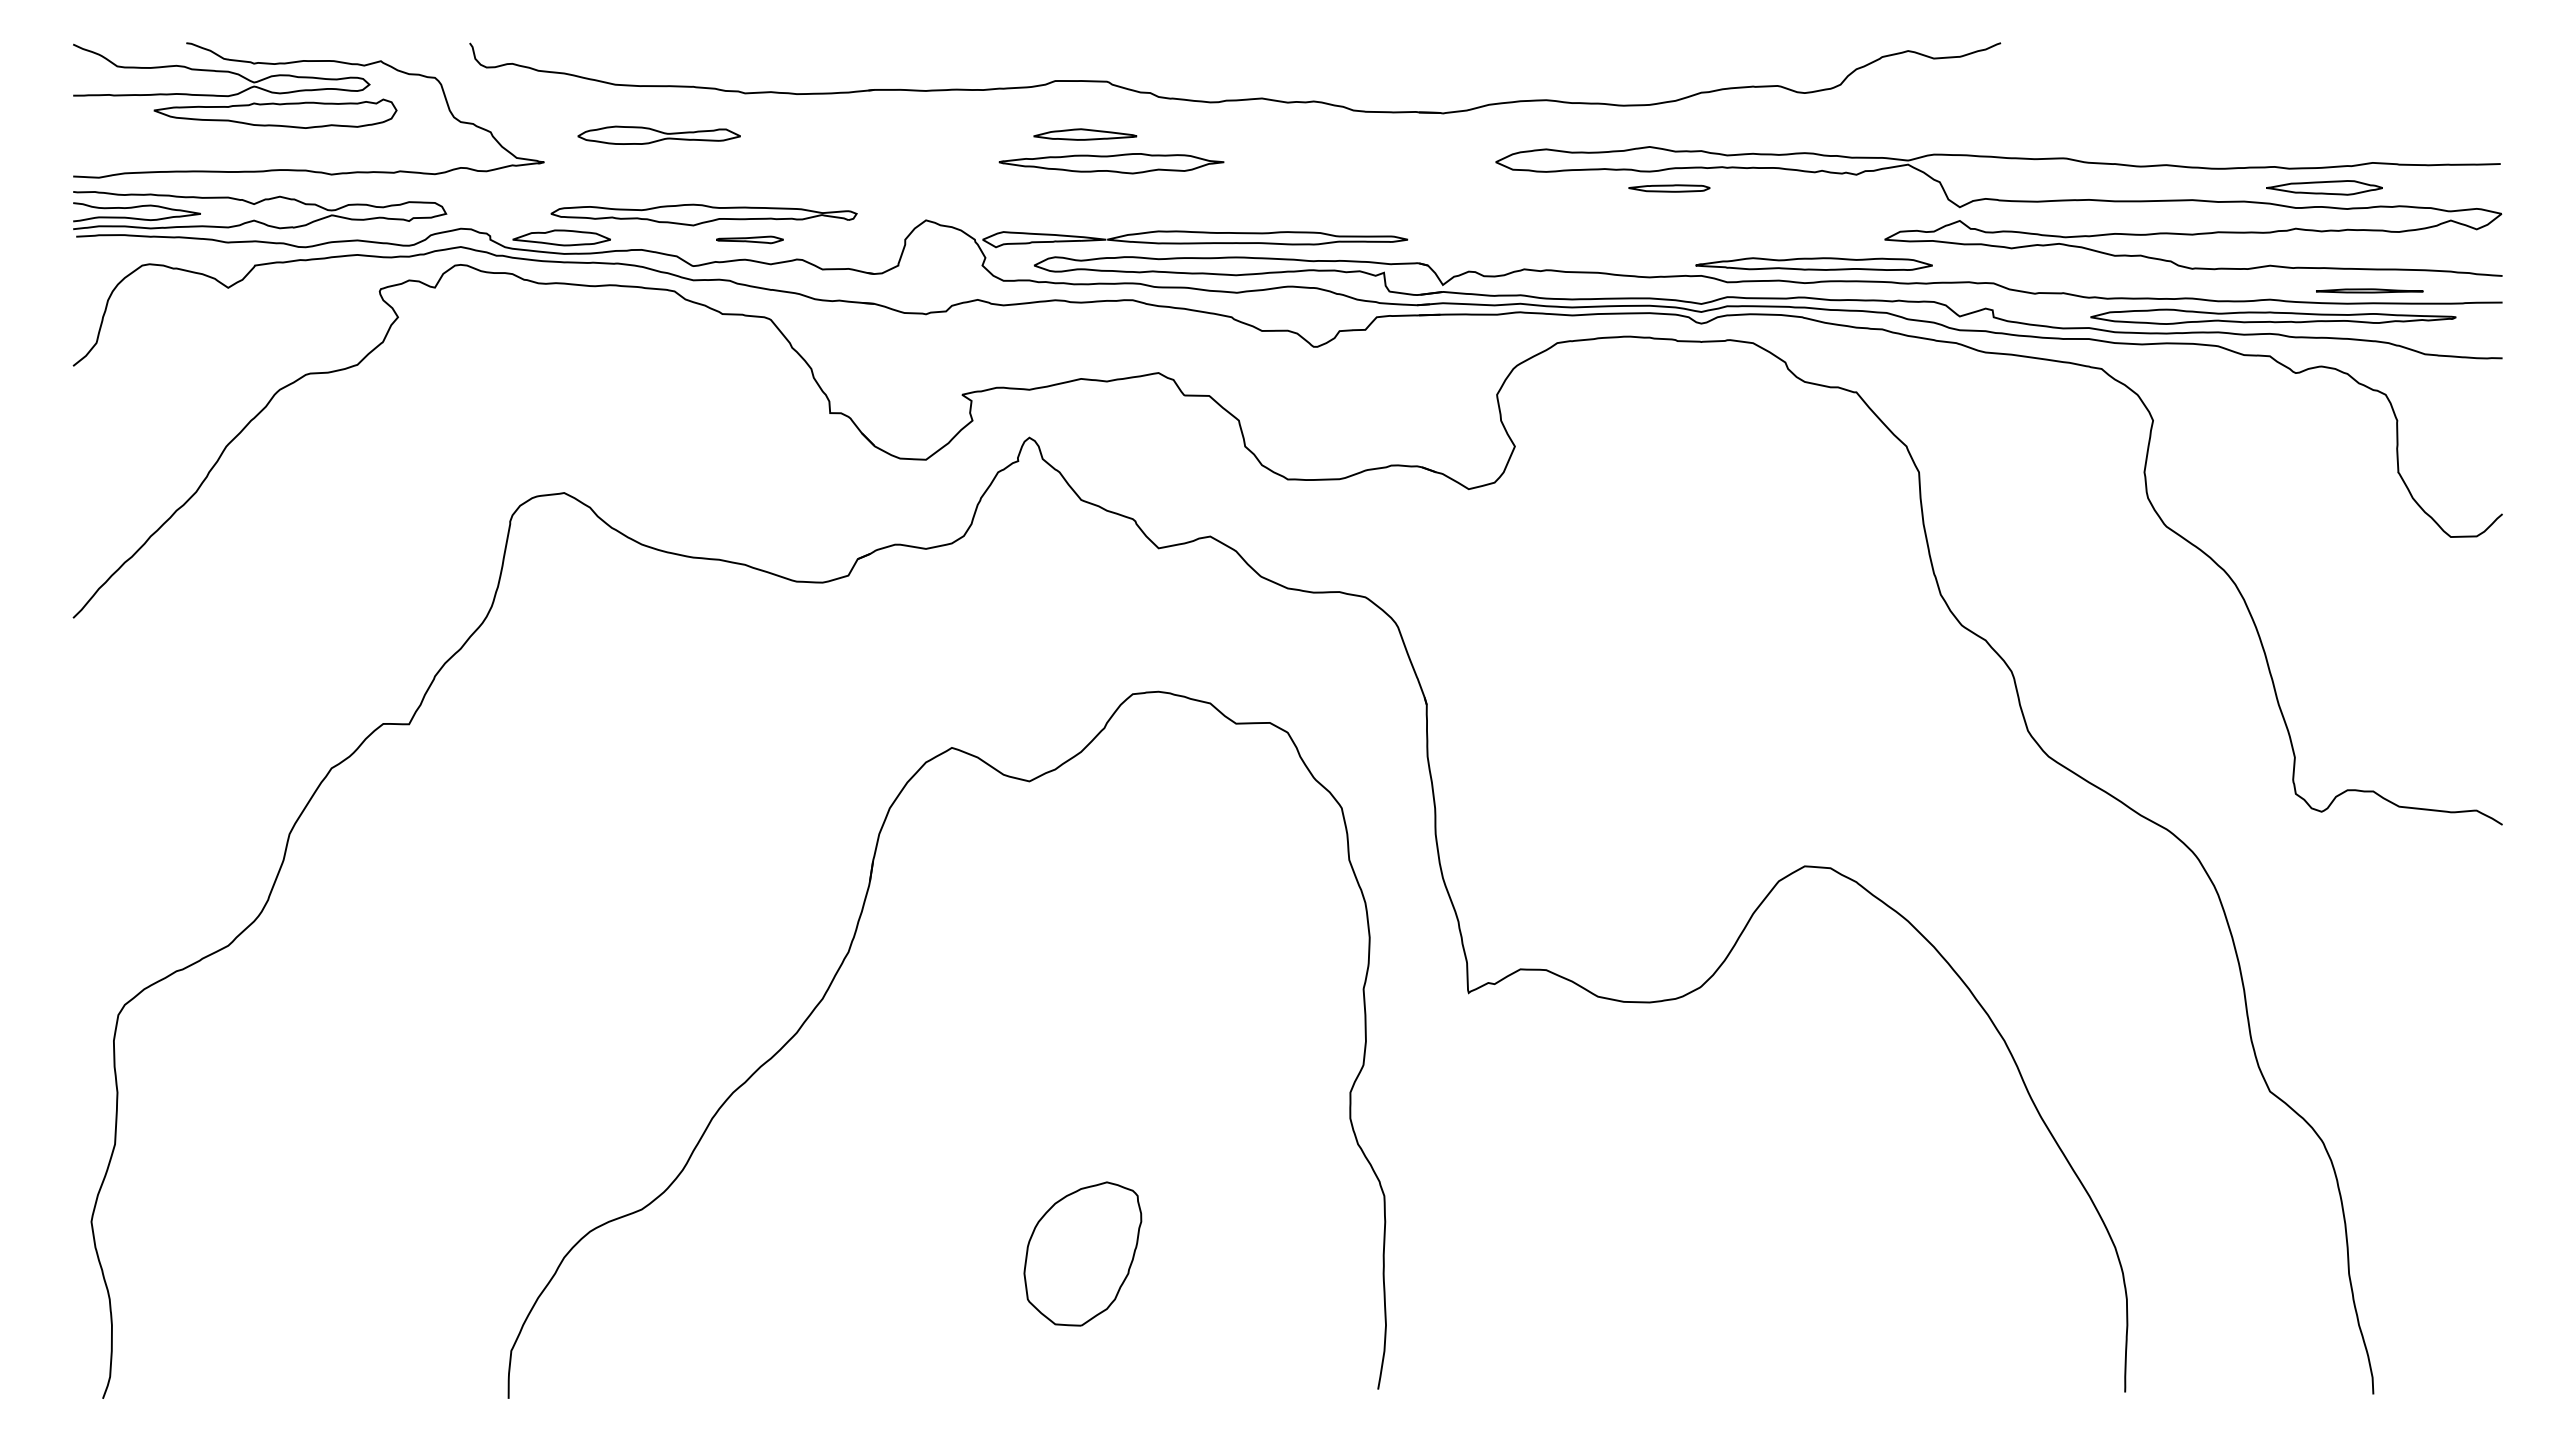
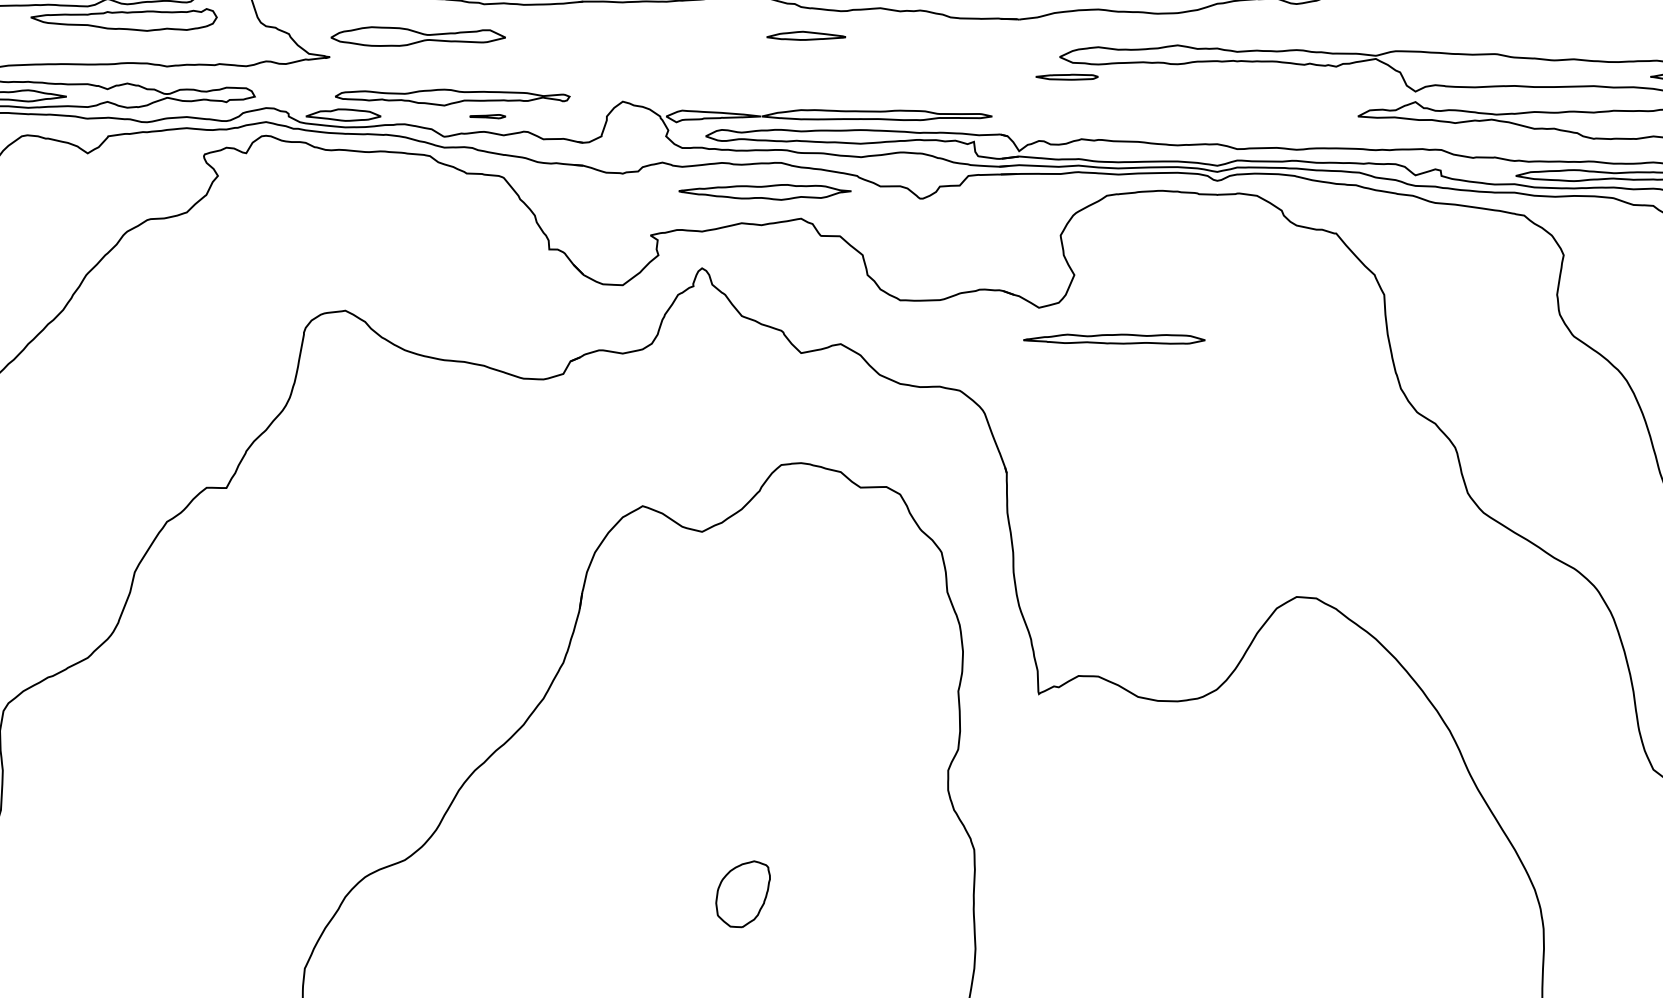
part: (658, 134) -> (417, 35), size x1.4
part: (1085, 134) -> (806, 35), moved
part: (1111, 163) -> (765, 192), moved
part: (1669, 188) -> (1067, 77), moved
part: (749, 239) -> (487, 116), size x0.7
part: (1813, 263) -> (1113, 338), moved
part: (1082, 1253) -> (742, 893), size x0.6

